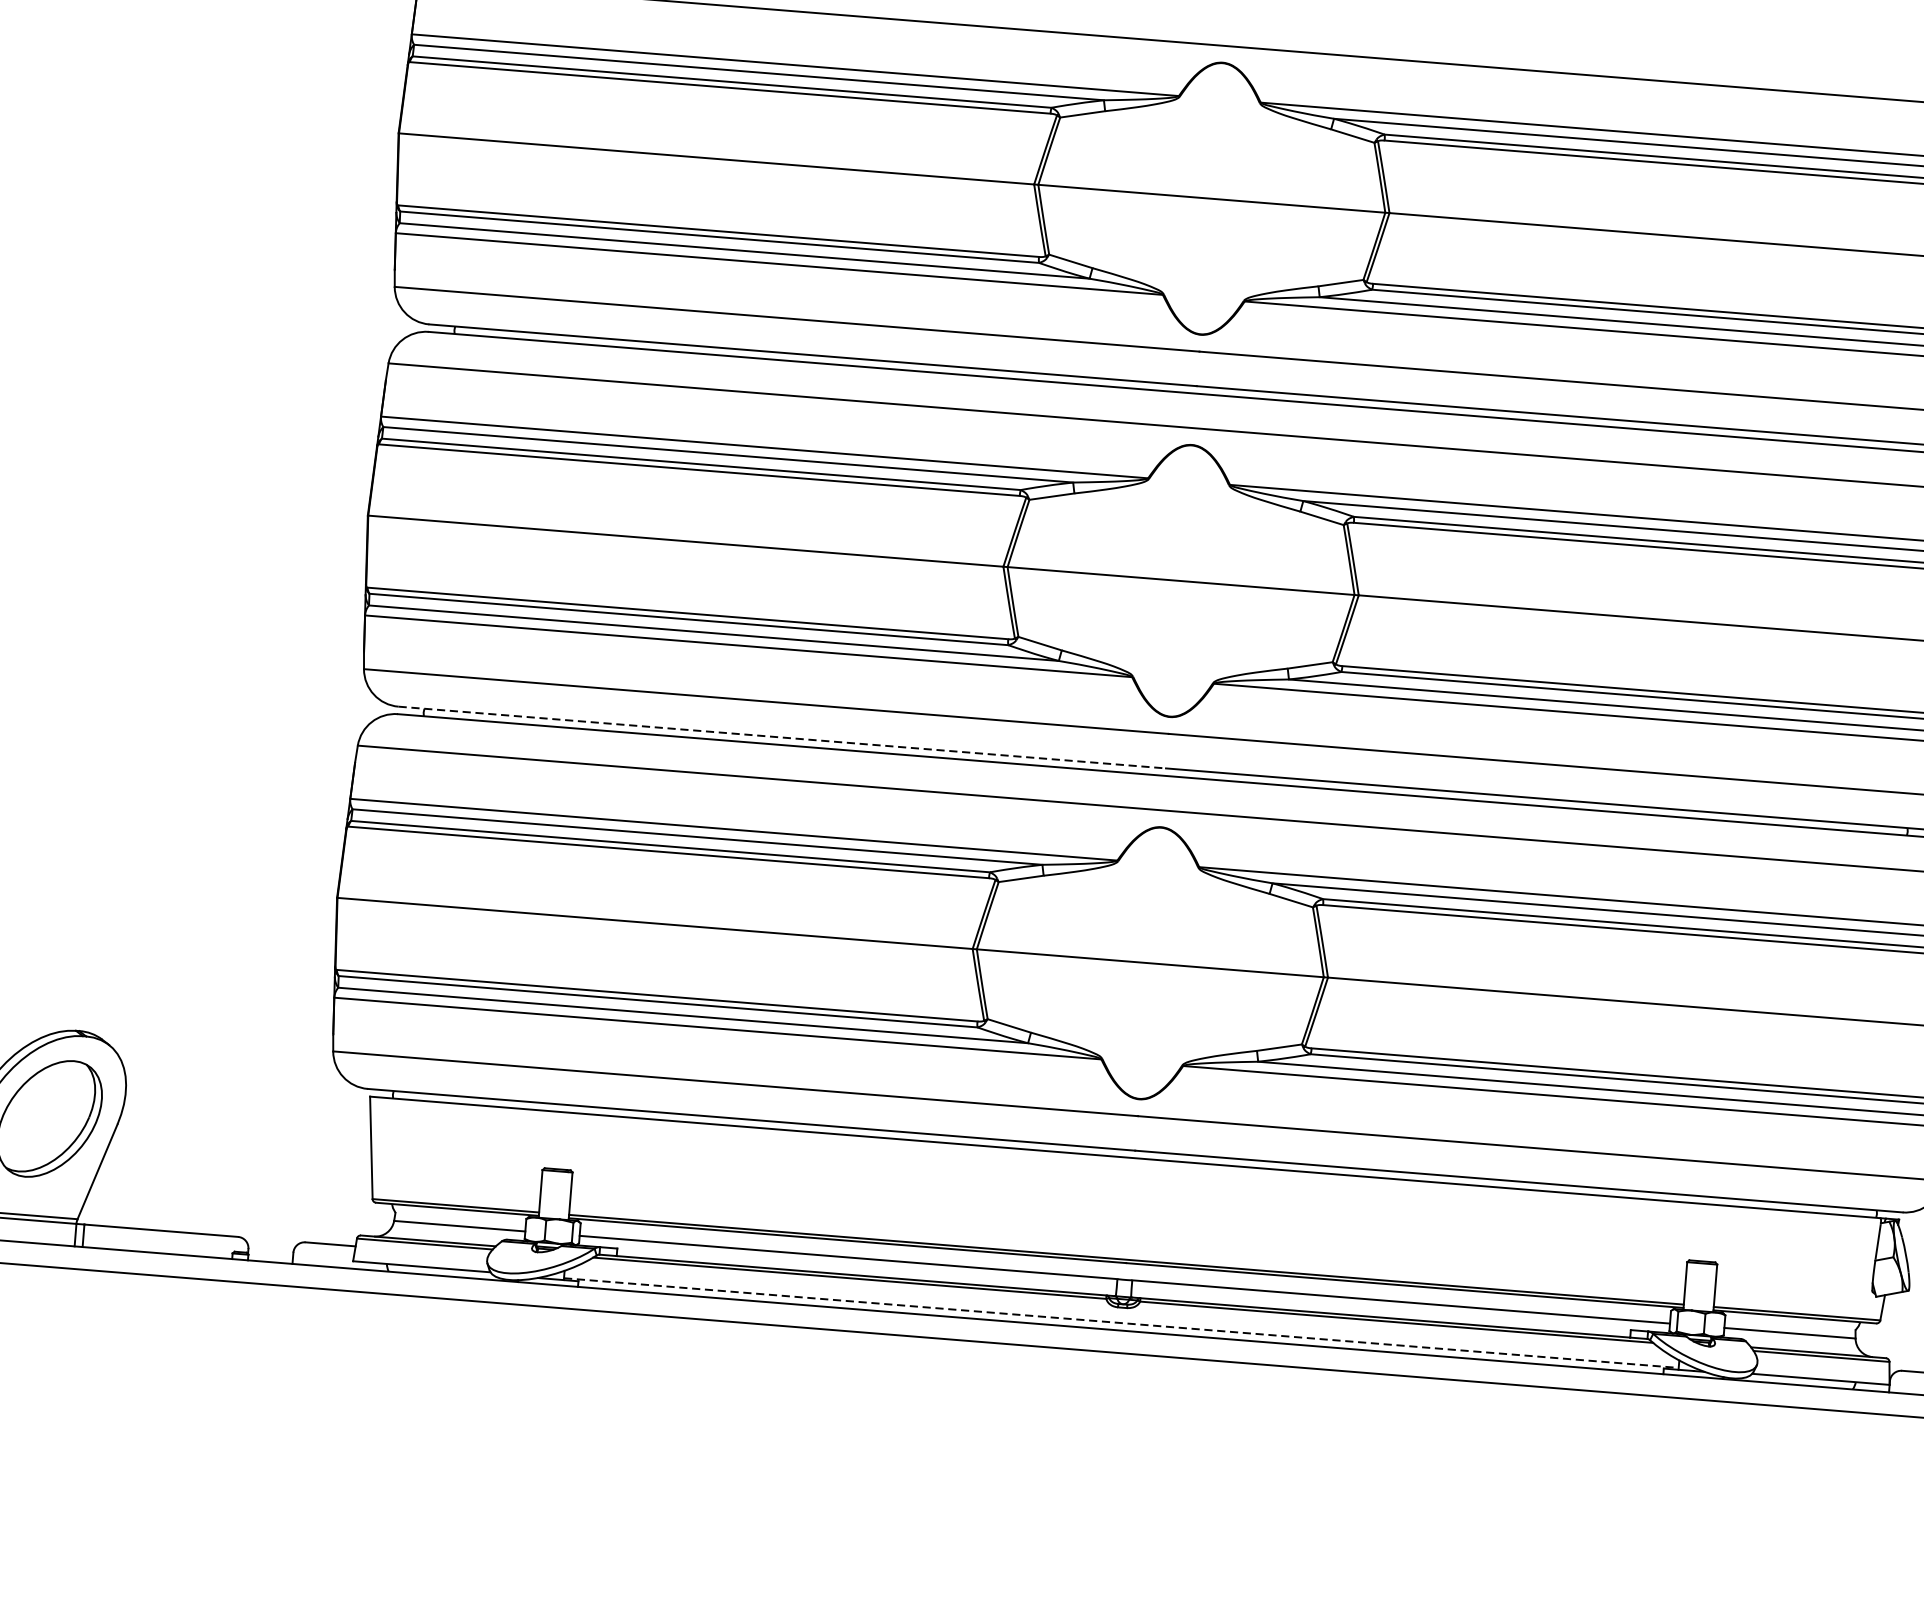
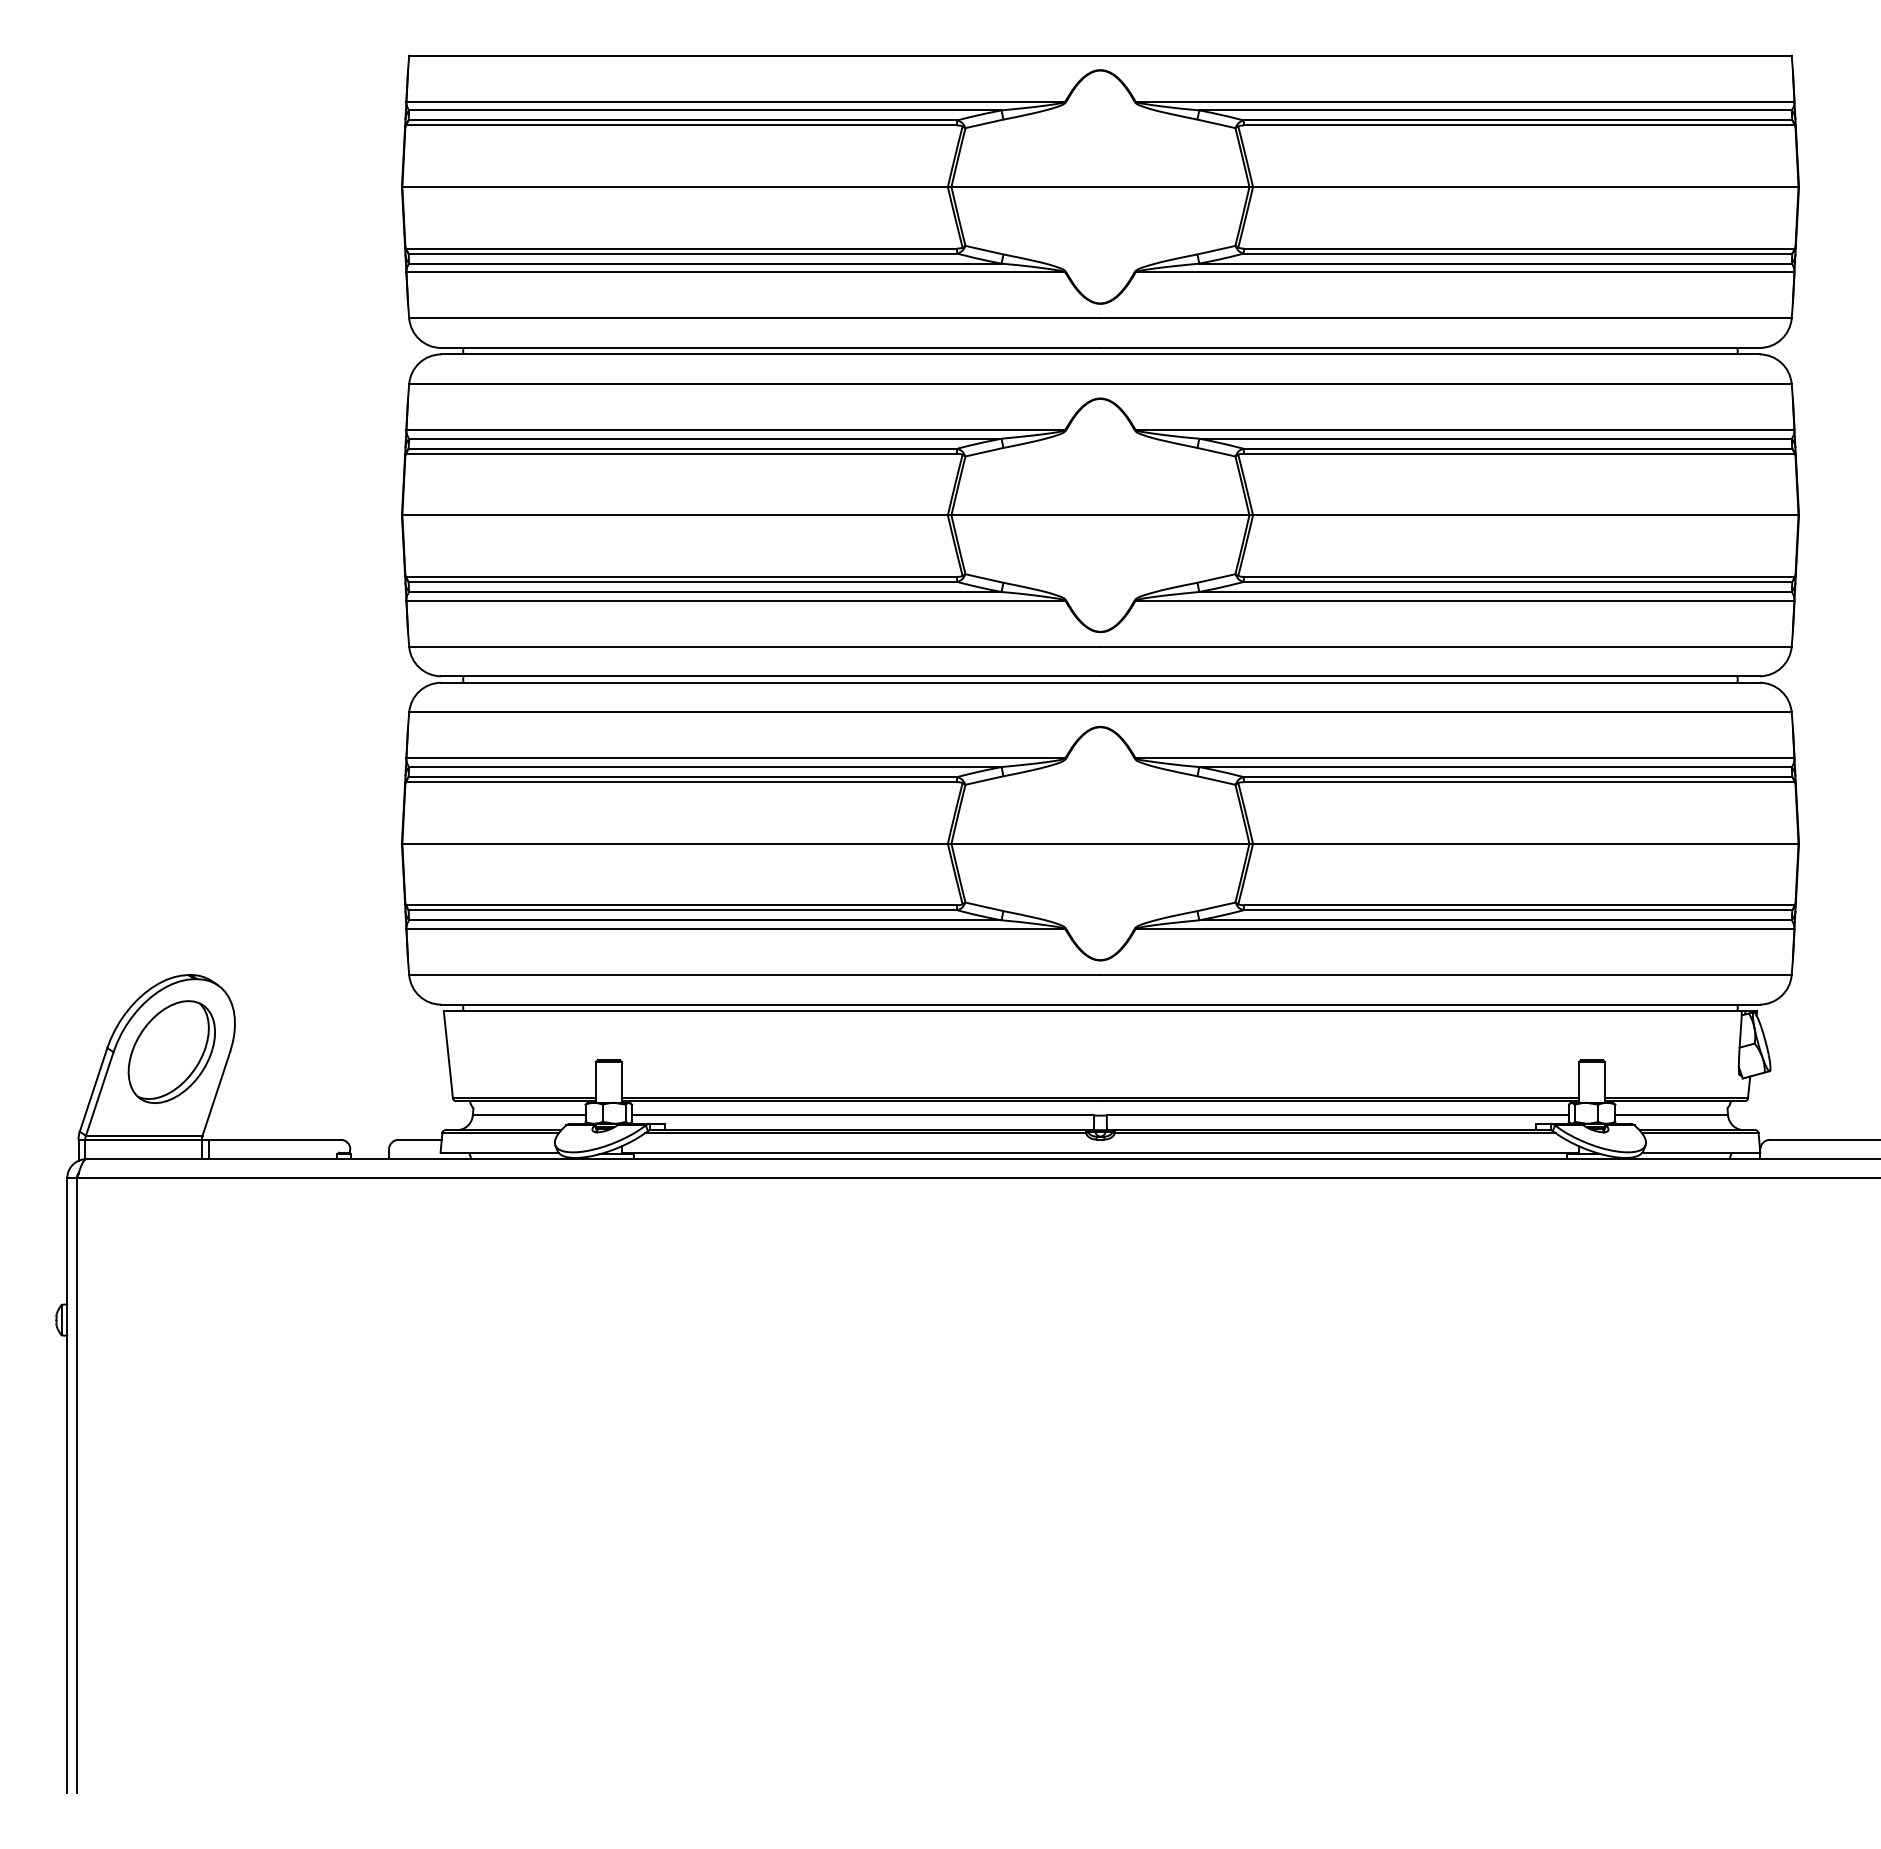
line: (781, 737) -> (770, 676), dashed -> solid
line: (1121, 1322) -> (1100, 1152), dashed -> solid

